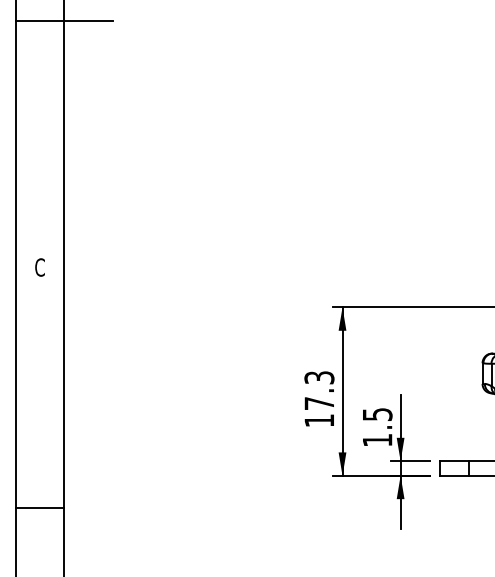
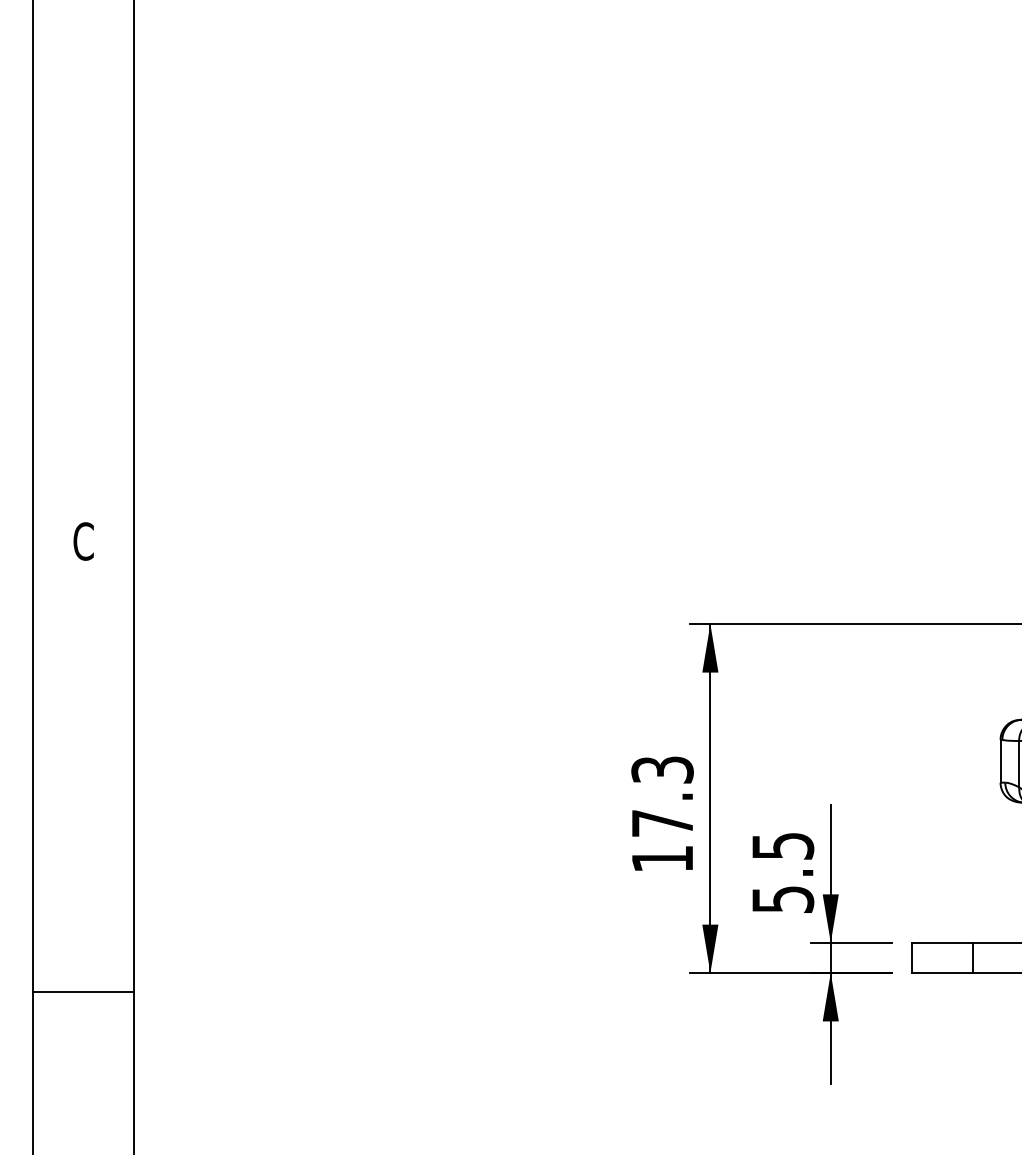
line: (63, 21) -> (132, 31), removed
text: (377, 440) -> (782, 899), 1.5 -> 5.5
line: (39, 508) -> (82, 993), moved

